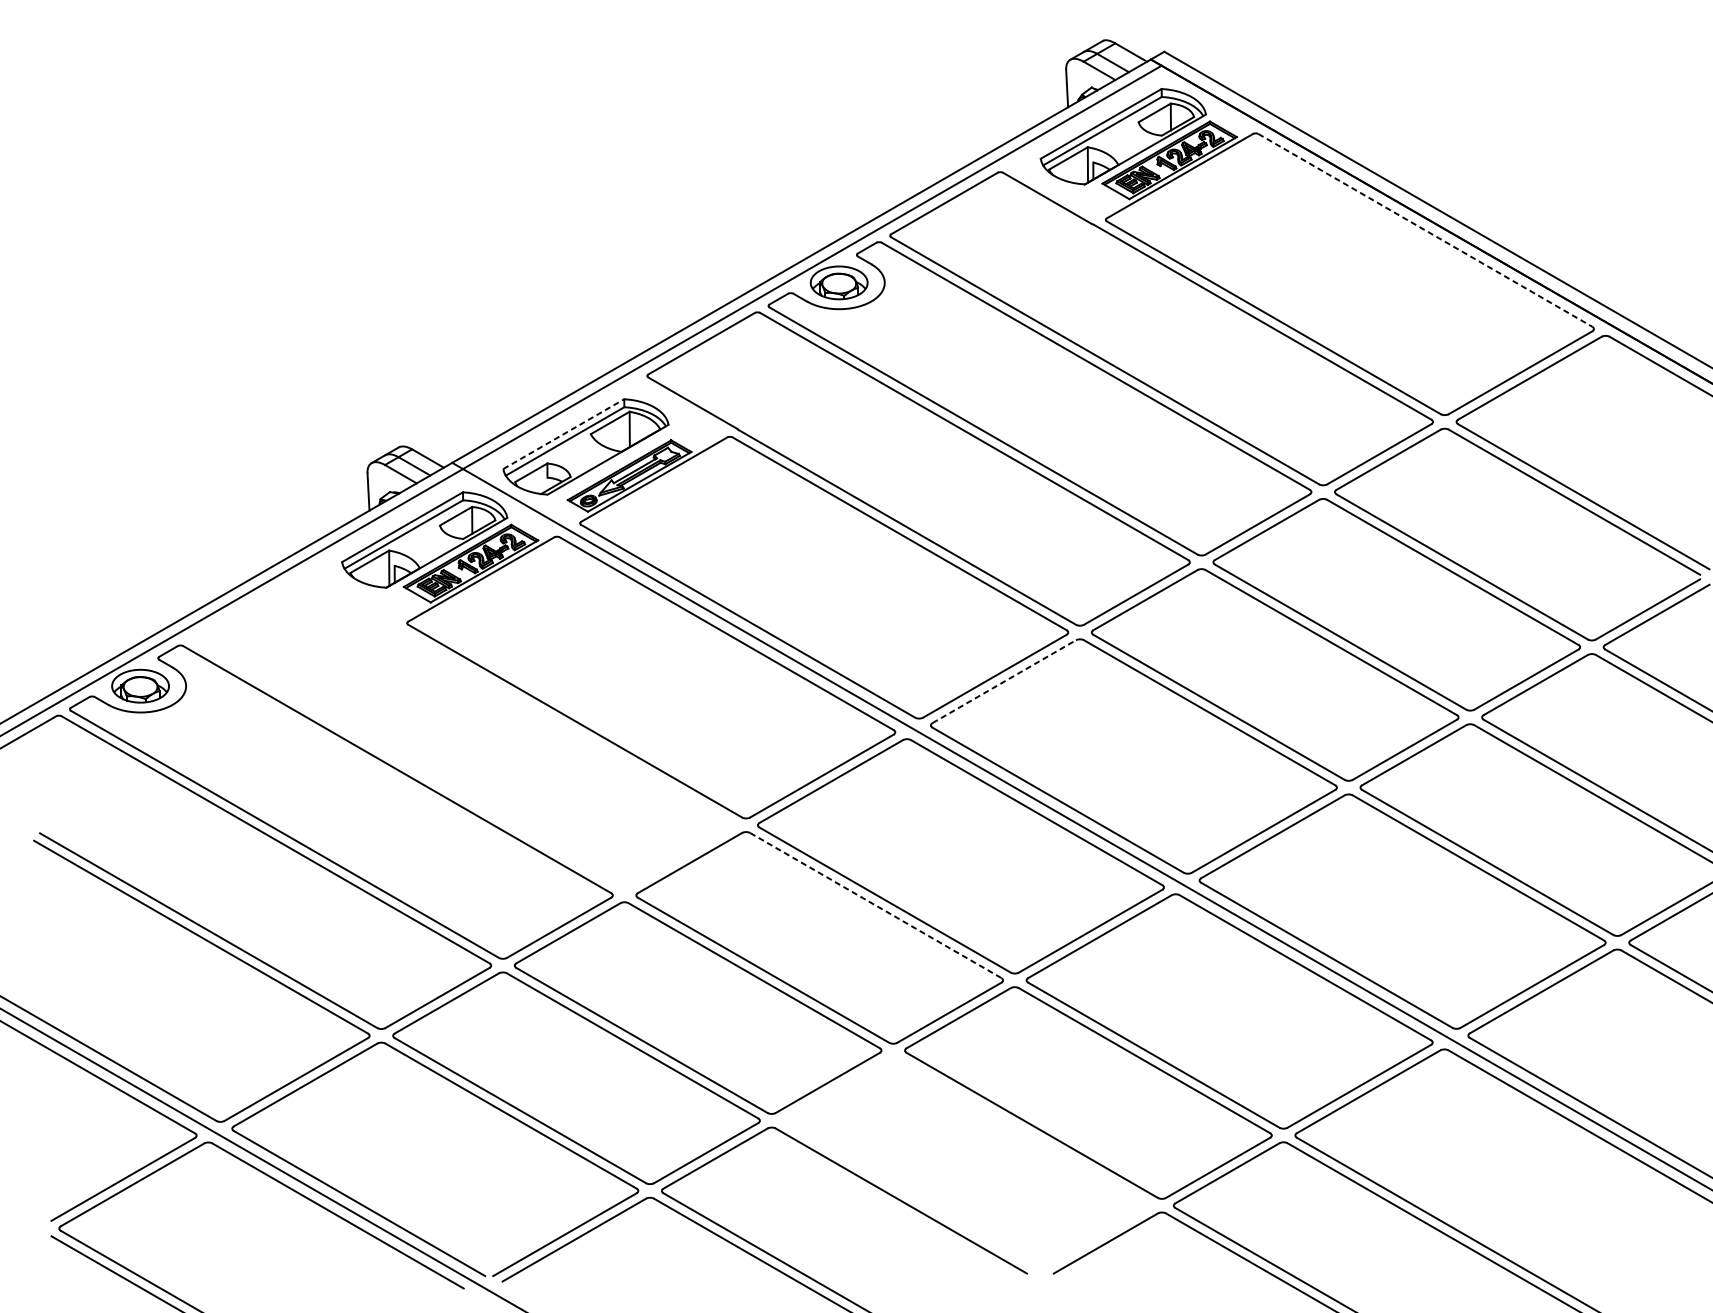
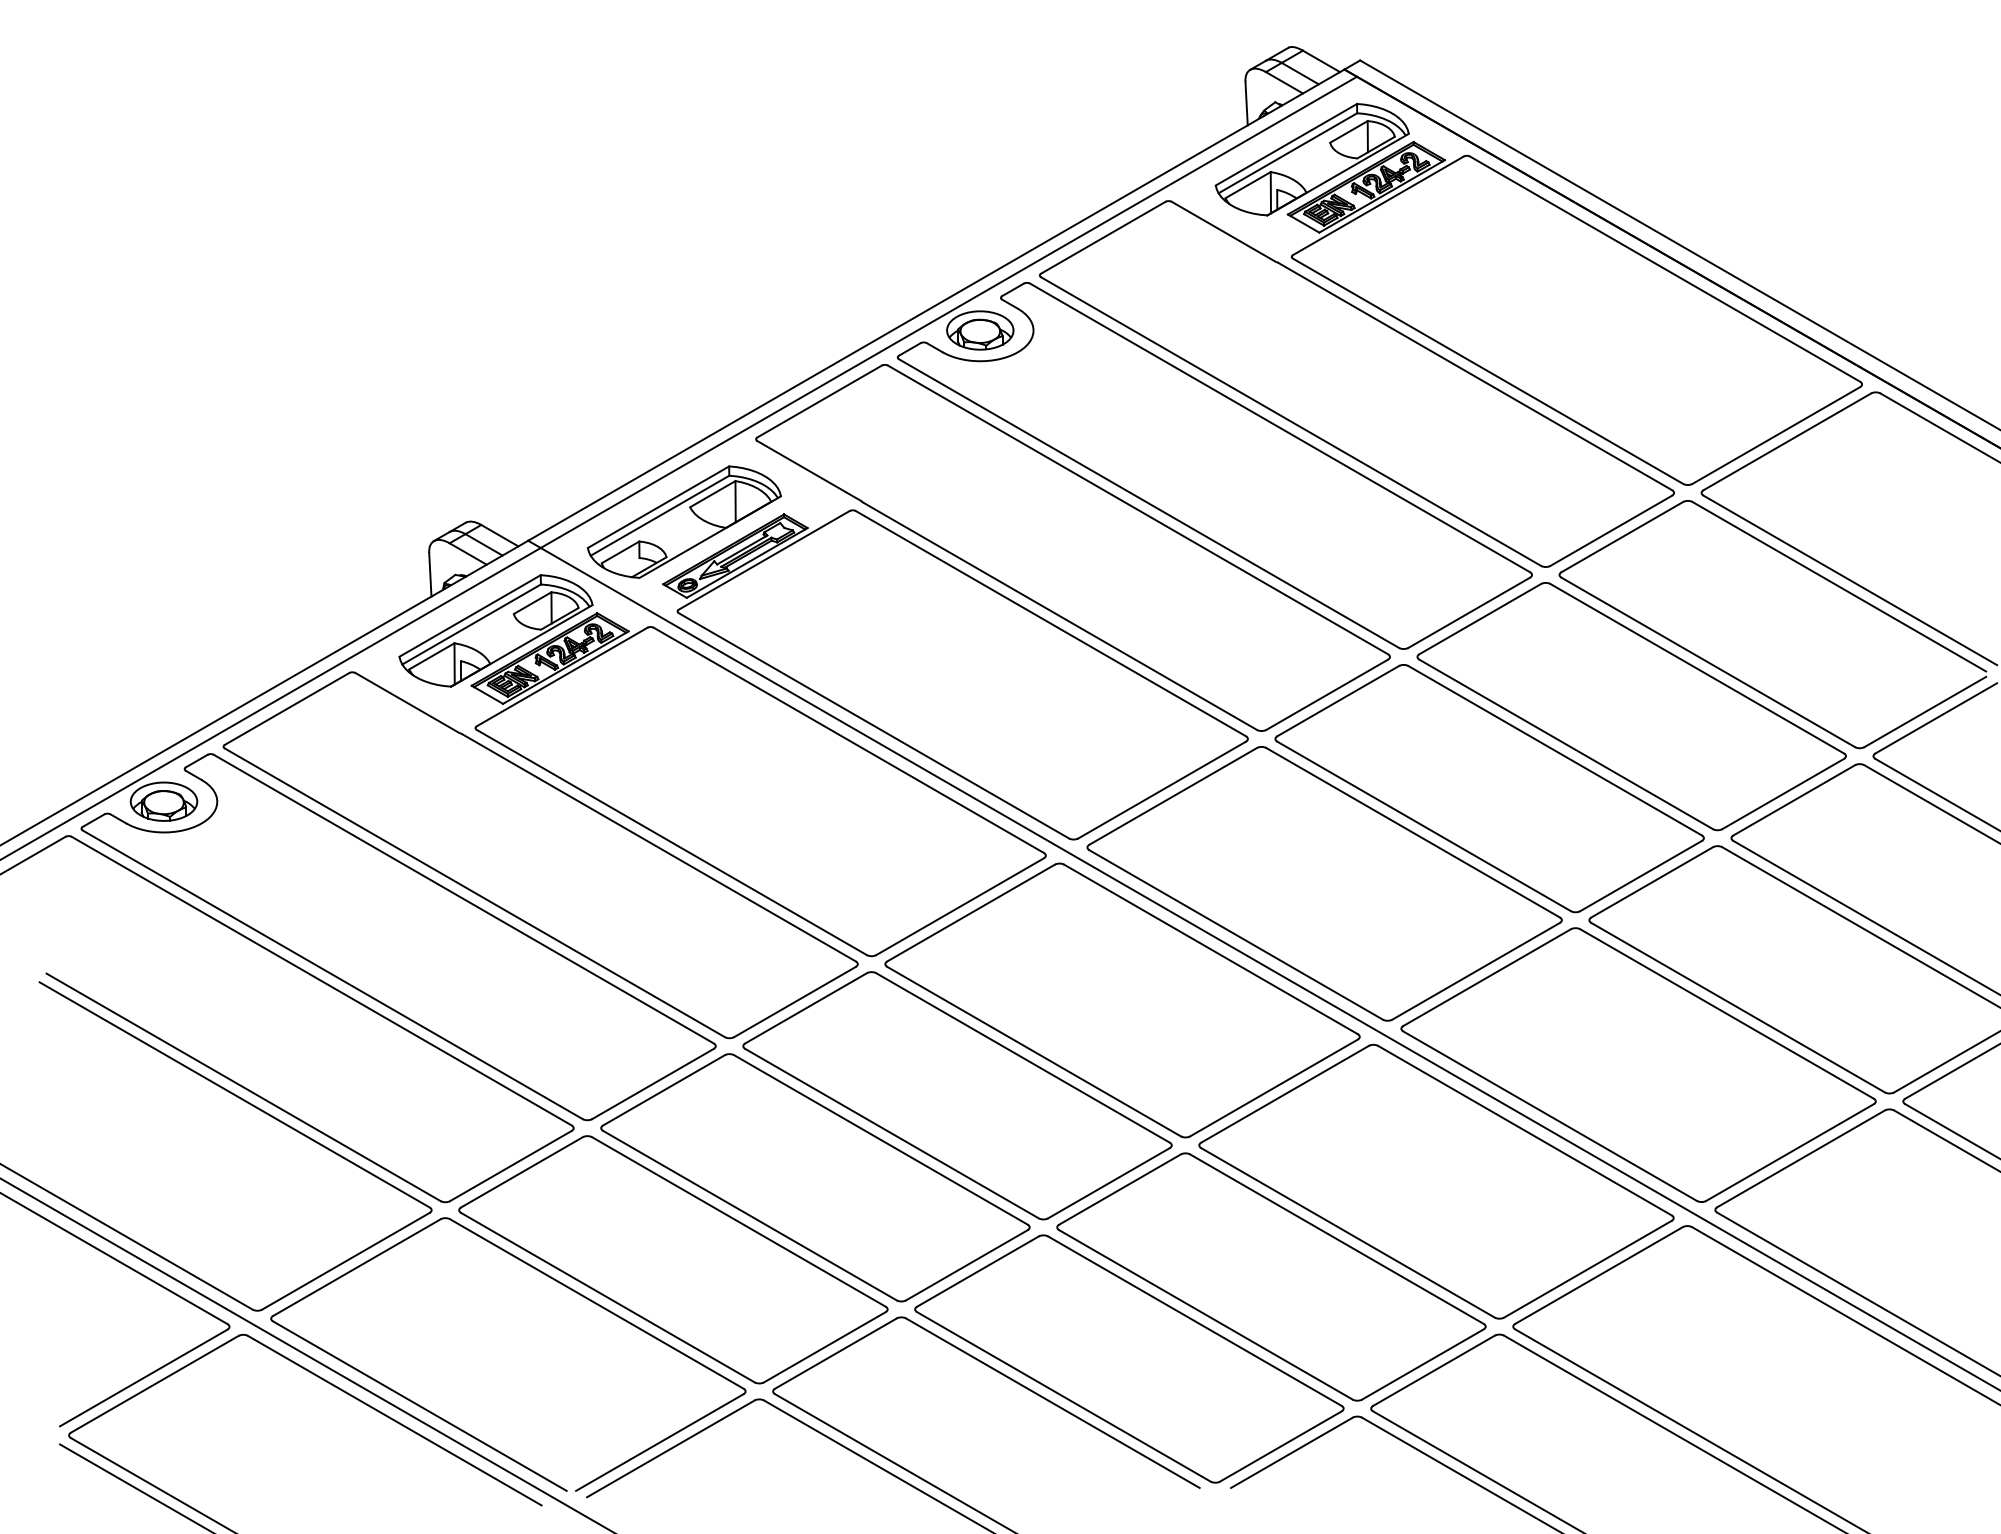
line: (1425, 230) -> (1665, 269), dashed -> solid
line: (563, 434) -> (658, 507), dashed -> solid
line: (1004, 681) -> (1173, 796), dashed -> solid
part: (462, 732) -> (540, 855), added
line: (876, 905) -> (1023, 1058), dashed -> solid
part: (966, 1162) -> (1129, 1358), added

